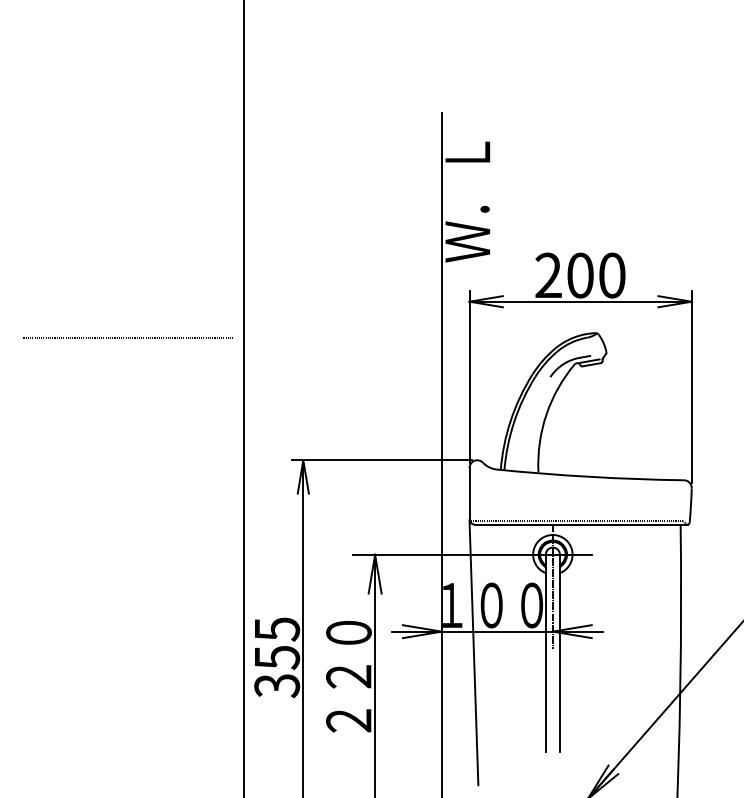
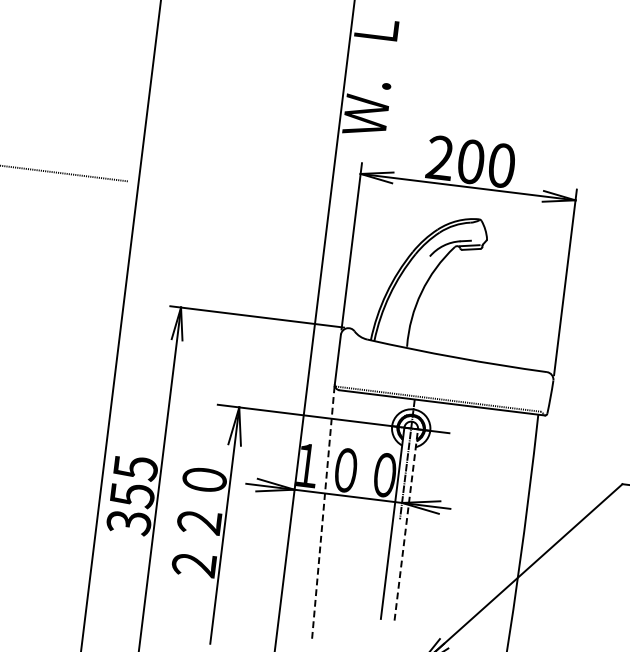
line: (473, 653) -> (322, 514), solid -> dashed
line: (559, 653) -> (405, 524), solid -> dashed

